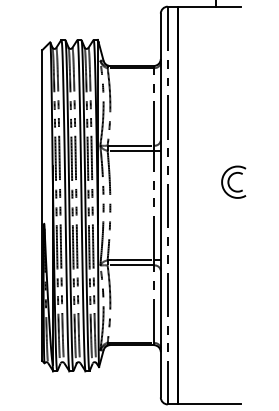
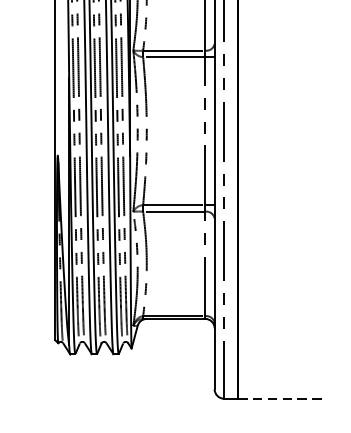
part: (233, 181) -> (312, 98), removed
line: (209, 404) -> (280, 398), solid -> dashed

